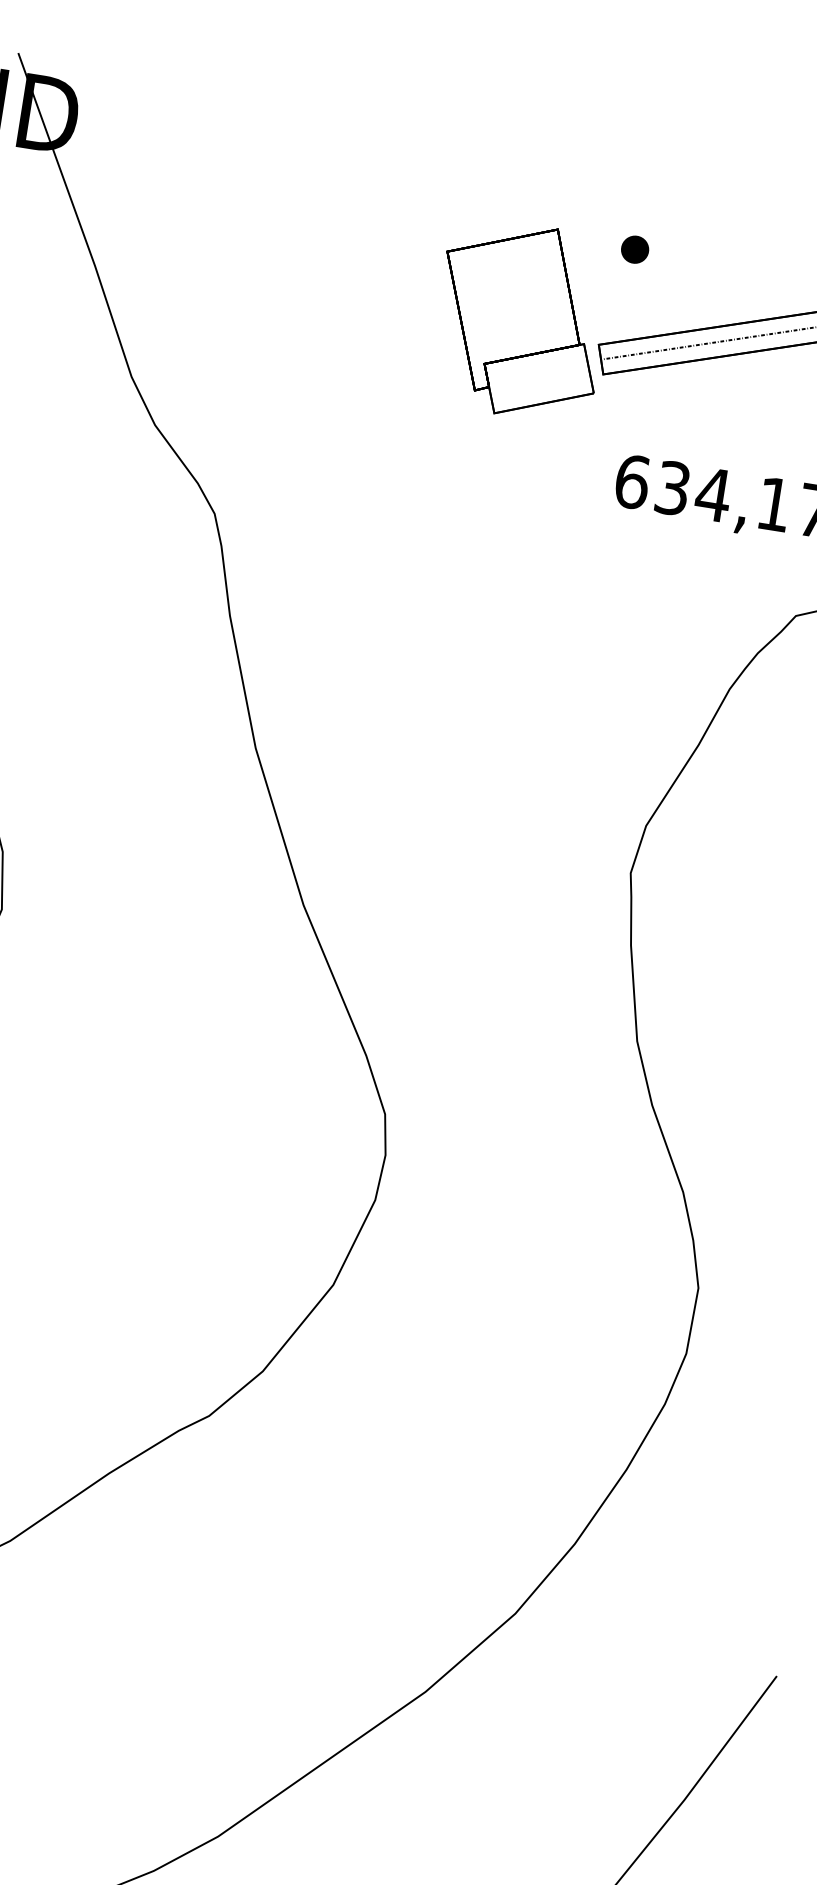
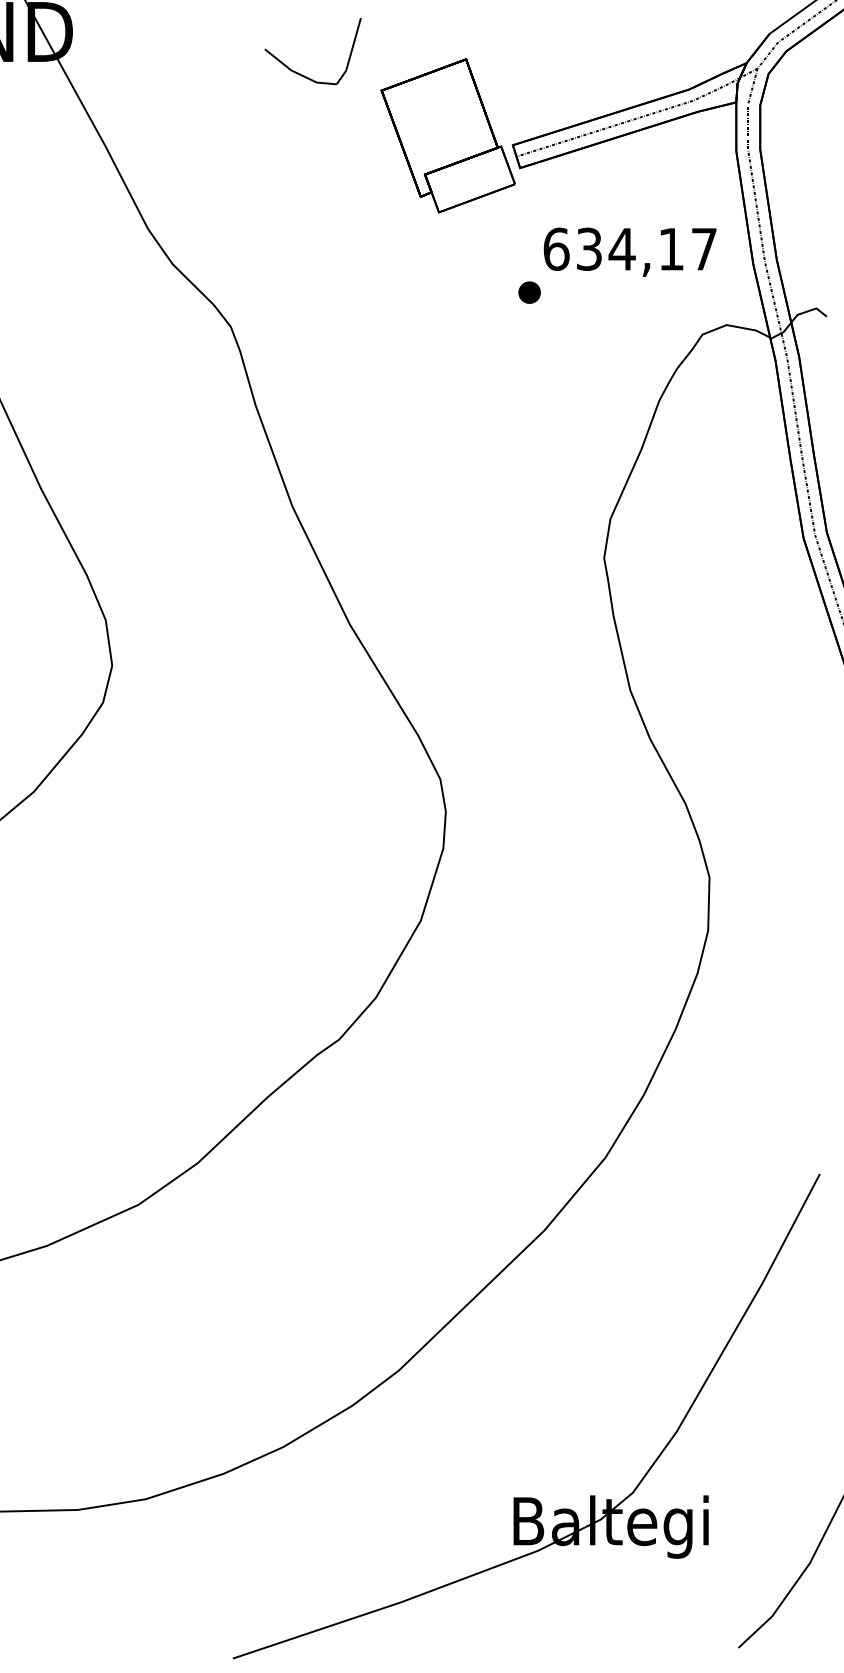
part: (350, 214) -> (300, 73), added
part: (634, 249) -> (529, 292), moved

